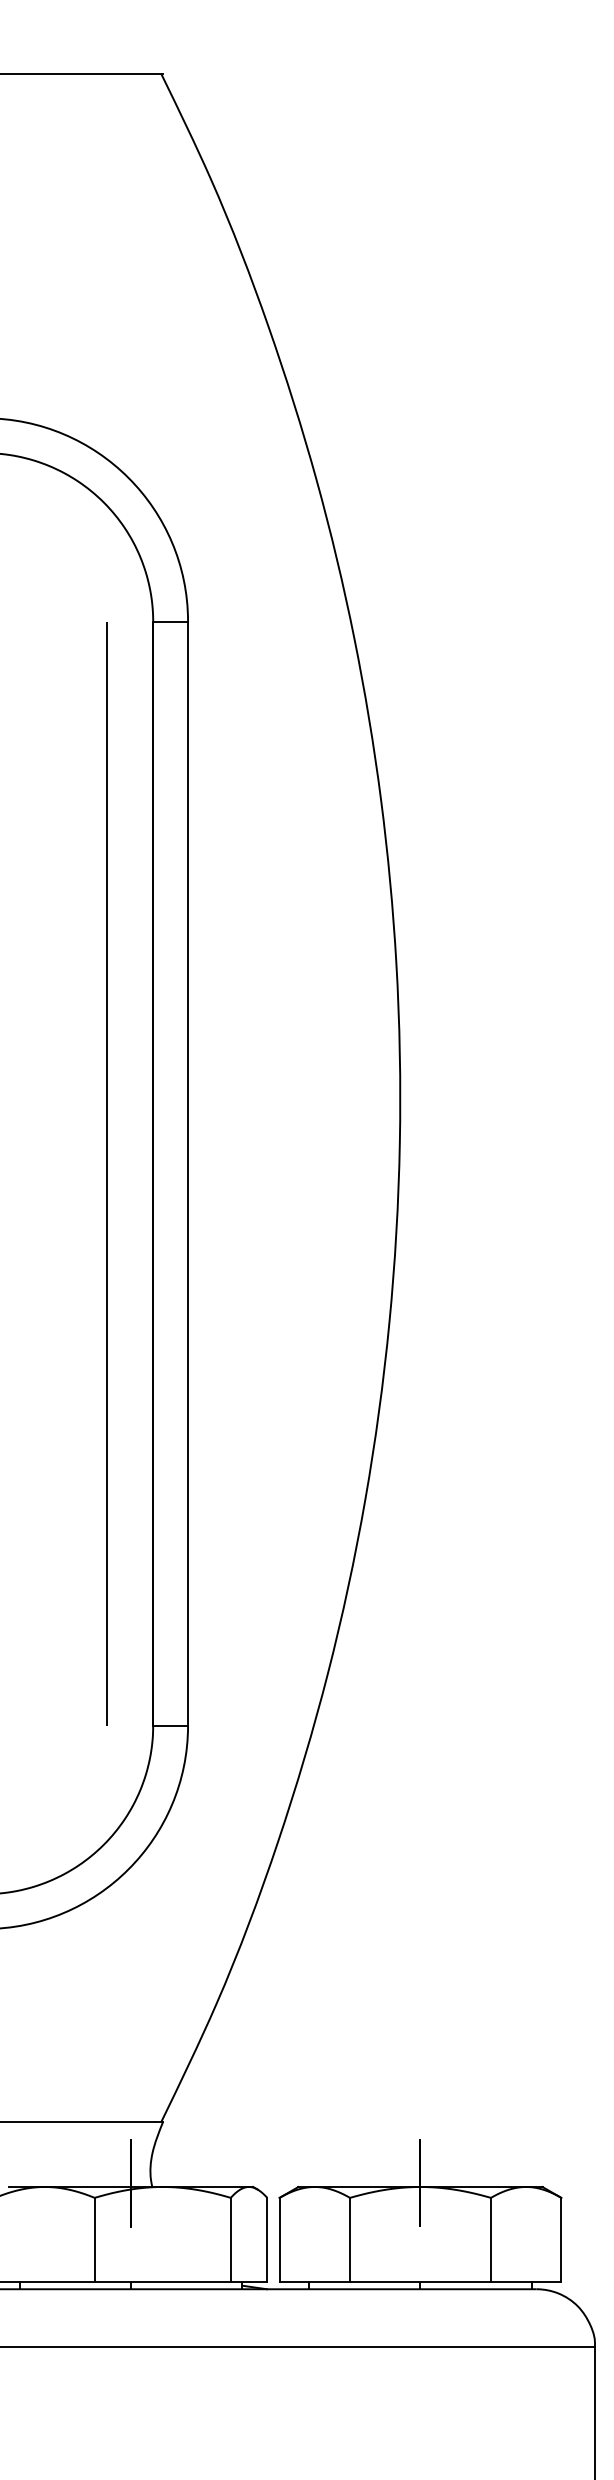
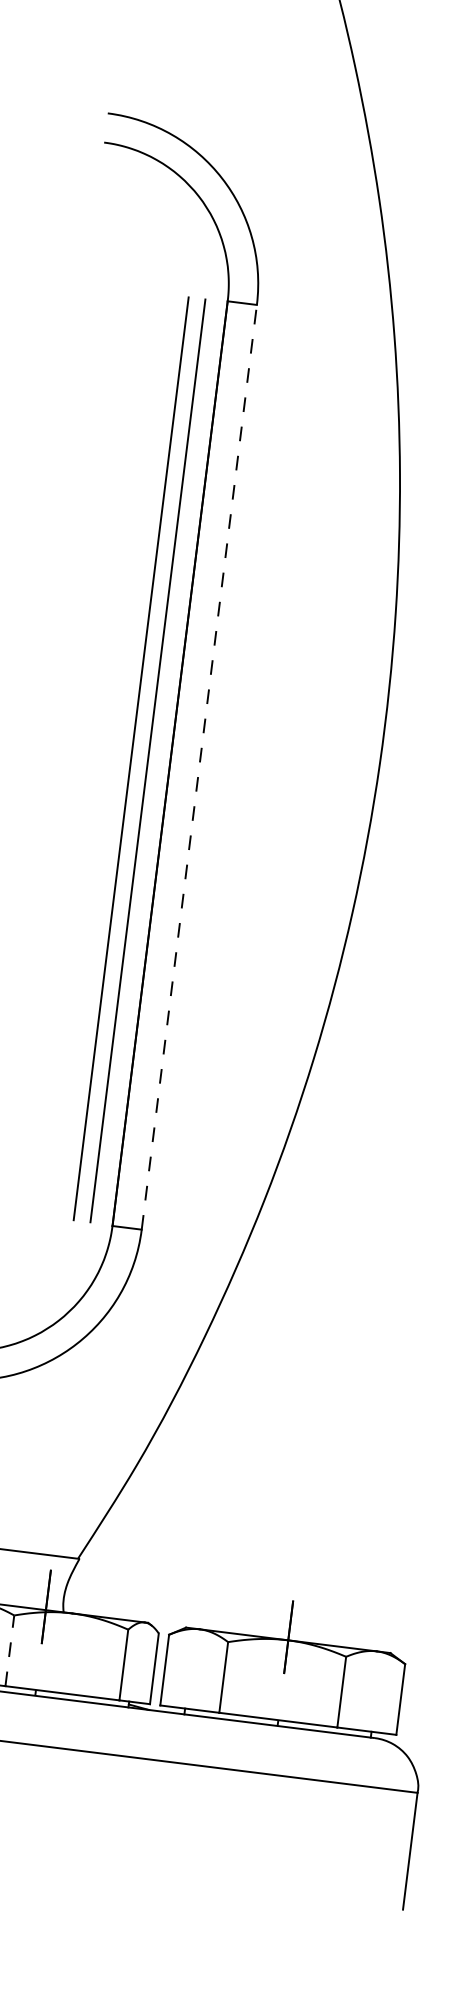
line: (126, 1173) -> (147, 760), added
line: (188, 1173) -> (199, 767), solid -> dashed
line: (94, 2239) -> (9, 1650), solid -> dashed

